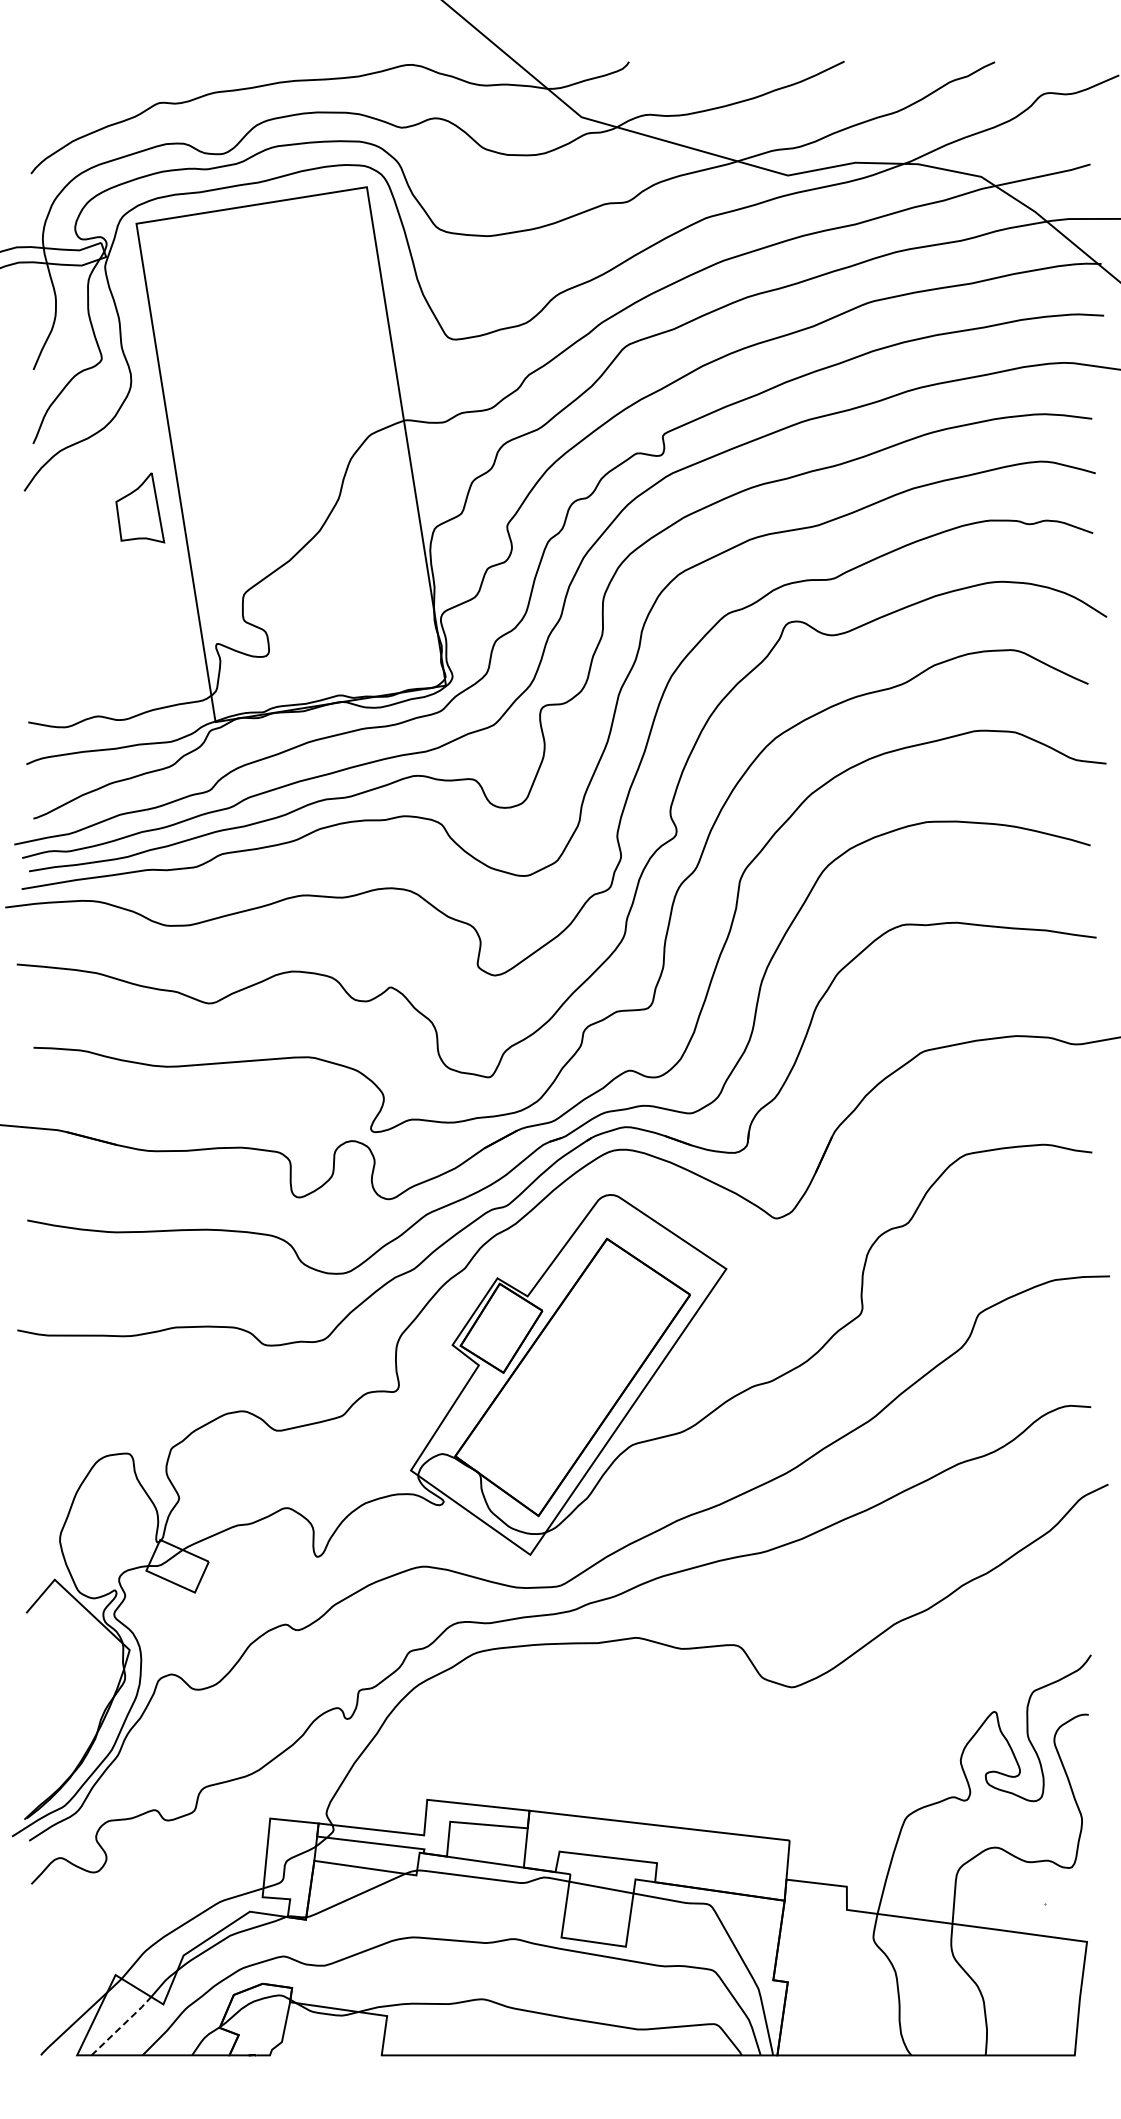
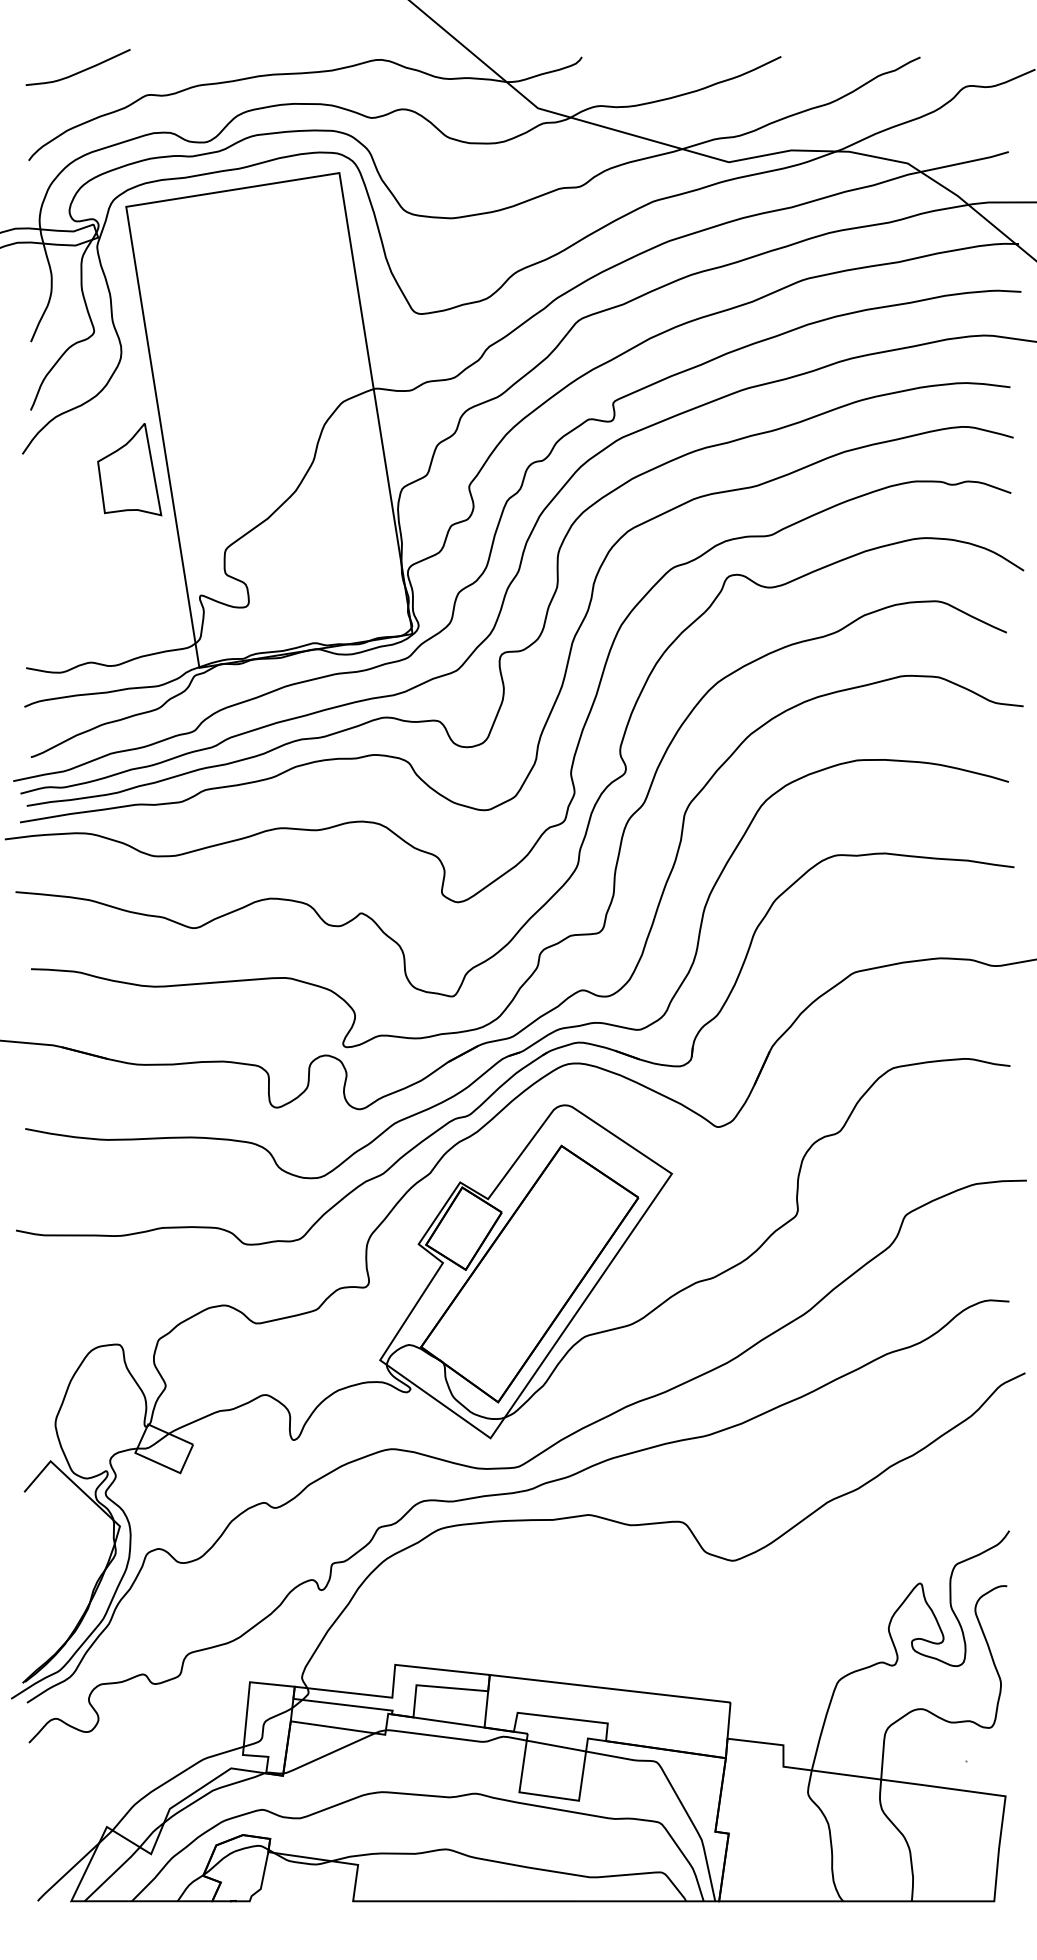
curve: (85, 77) -> (79, 71), added
part: (140, 507) -> (129, 469), size x1.43
line: (122, 2025) -> (113, 1873), dashed -> solid

